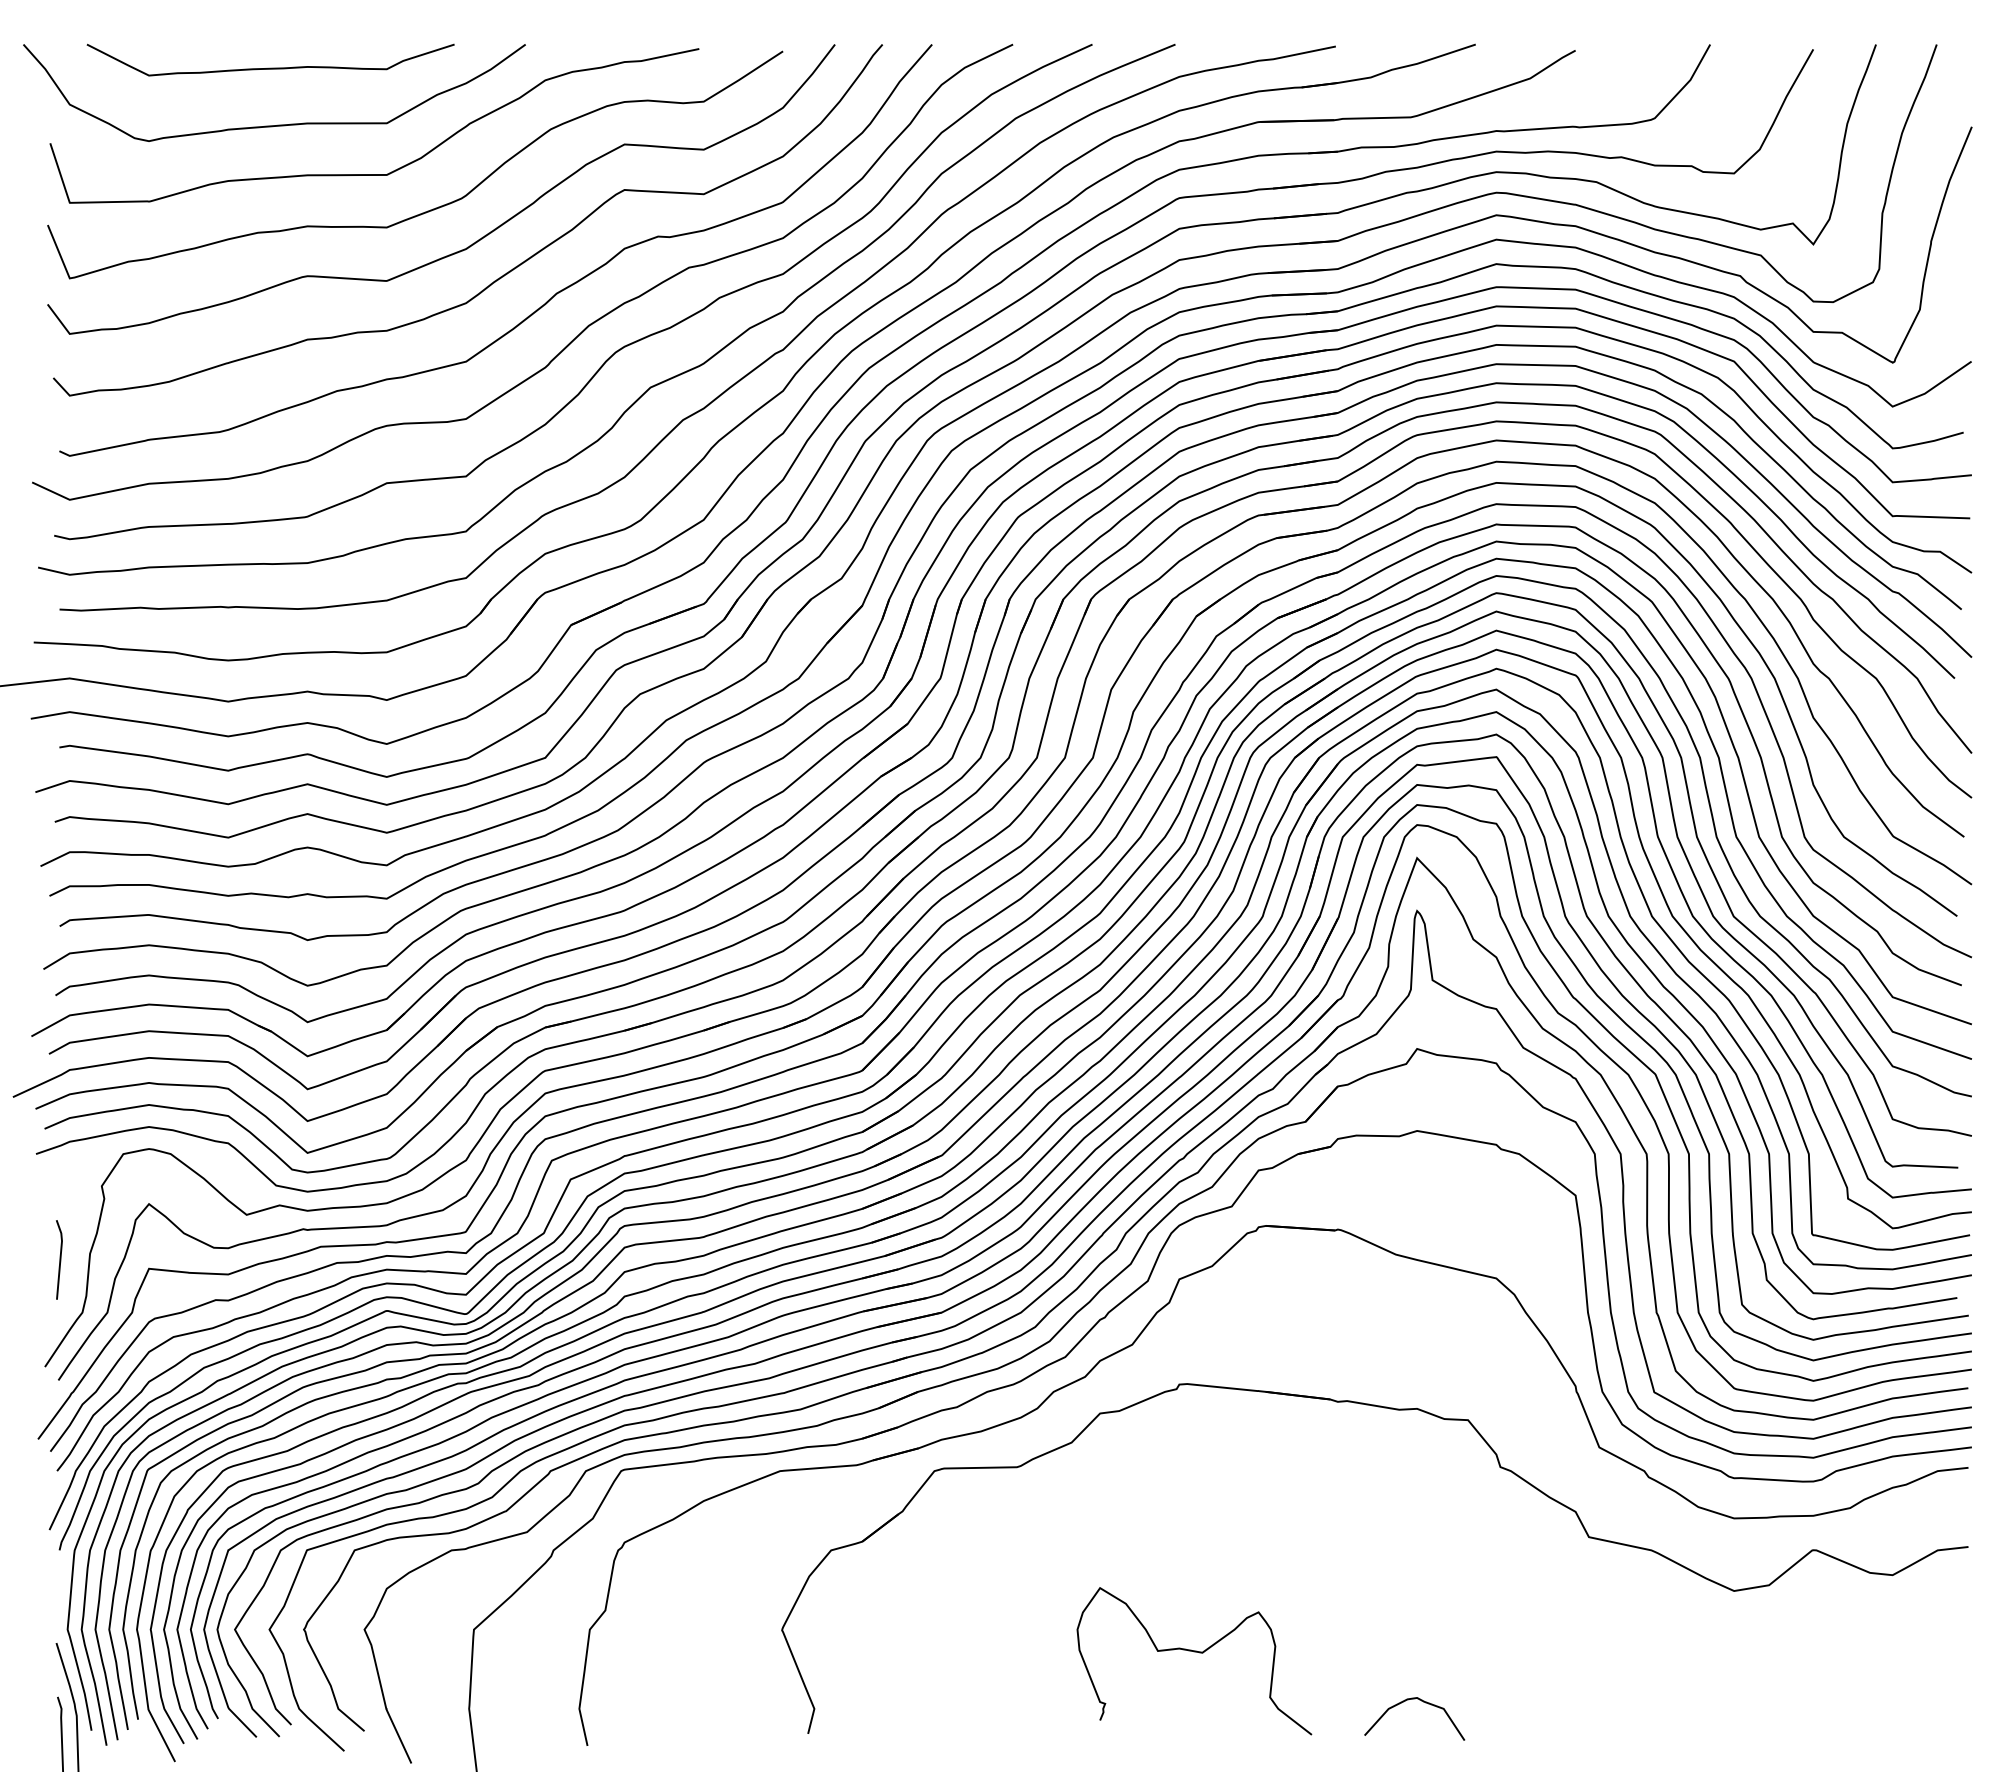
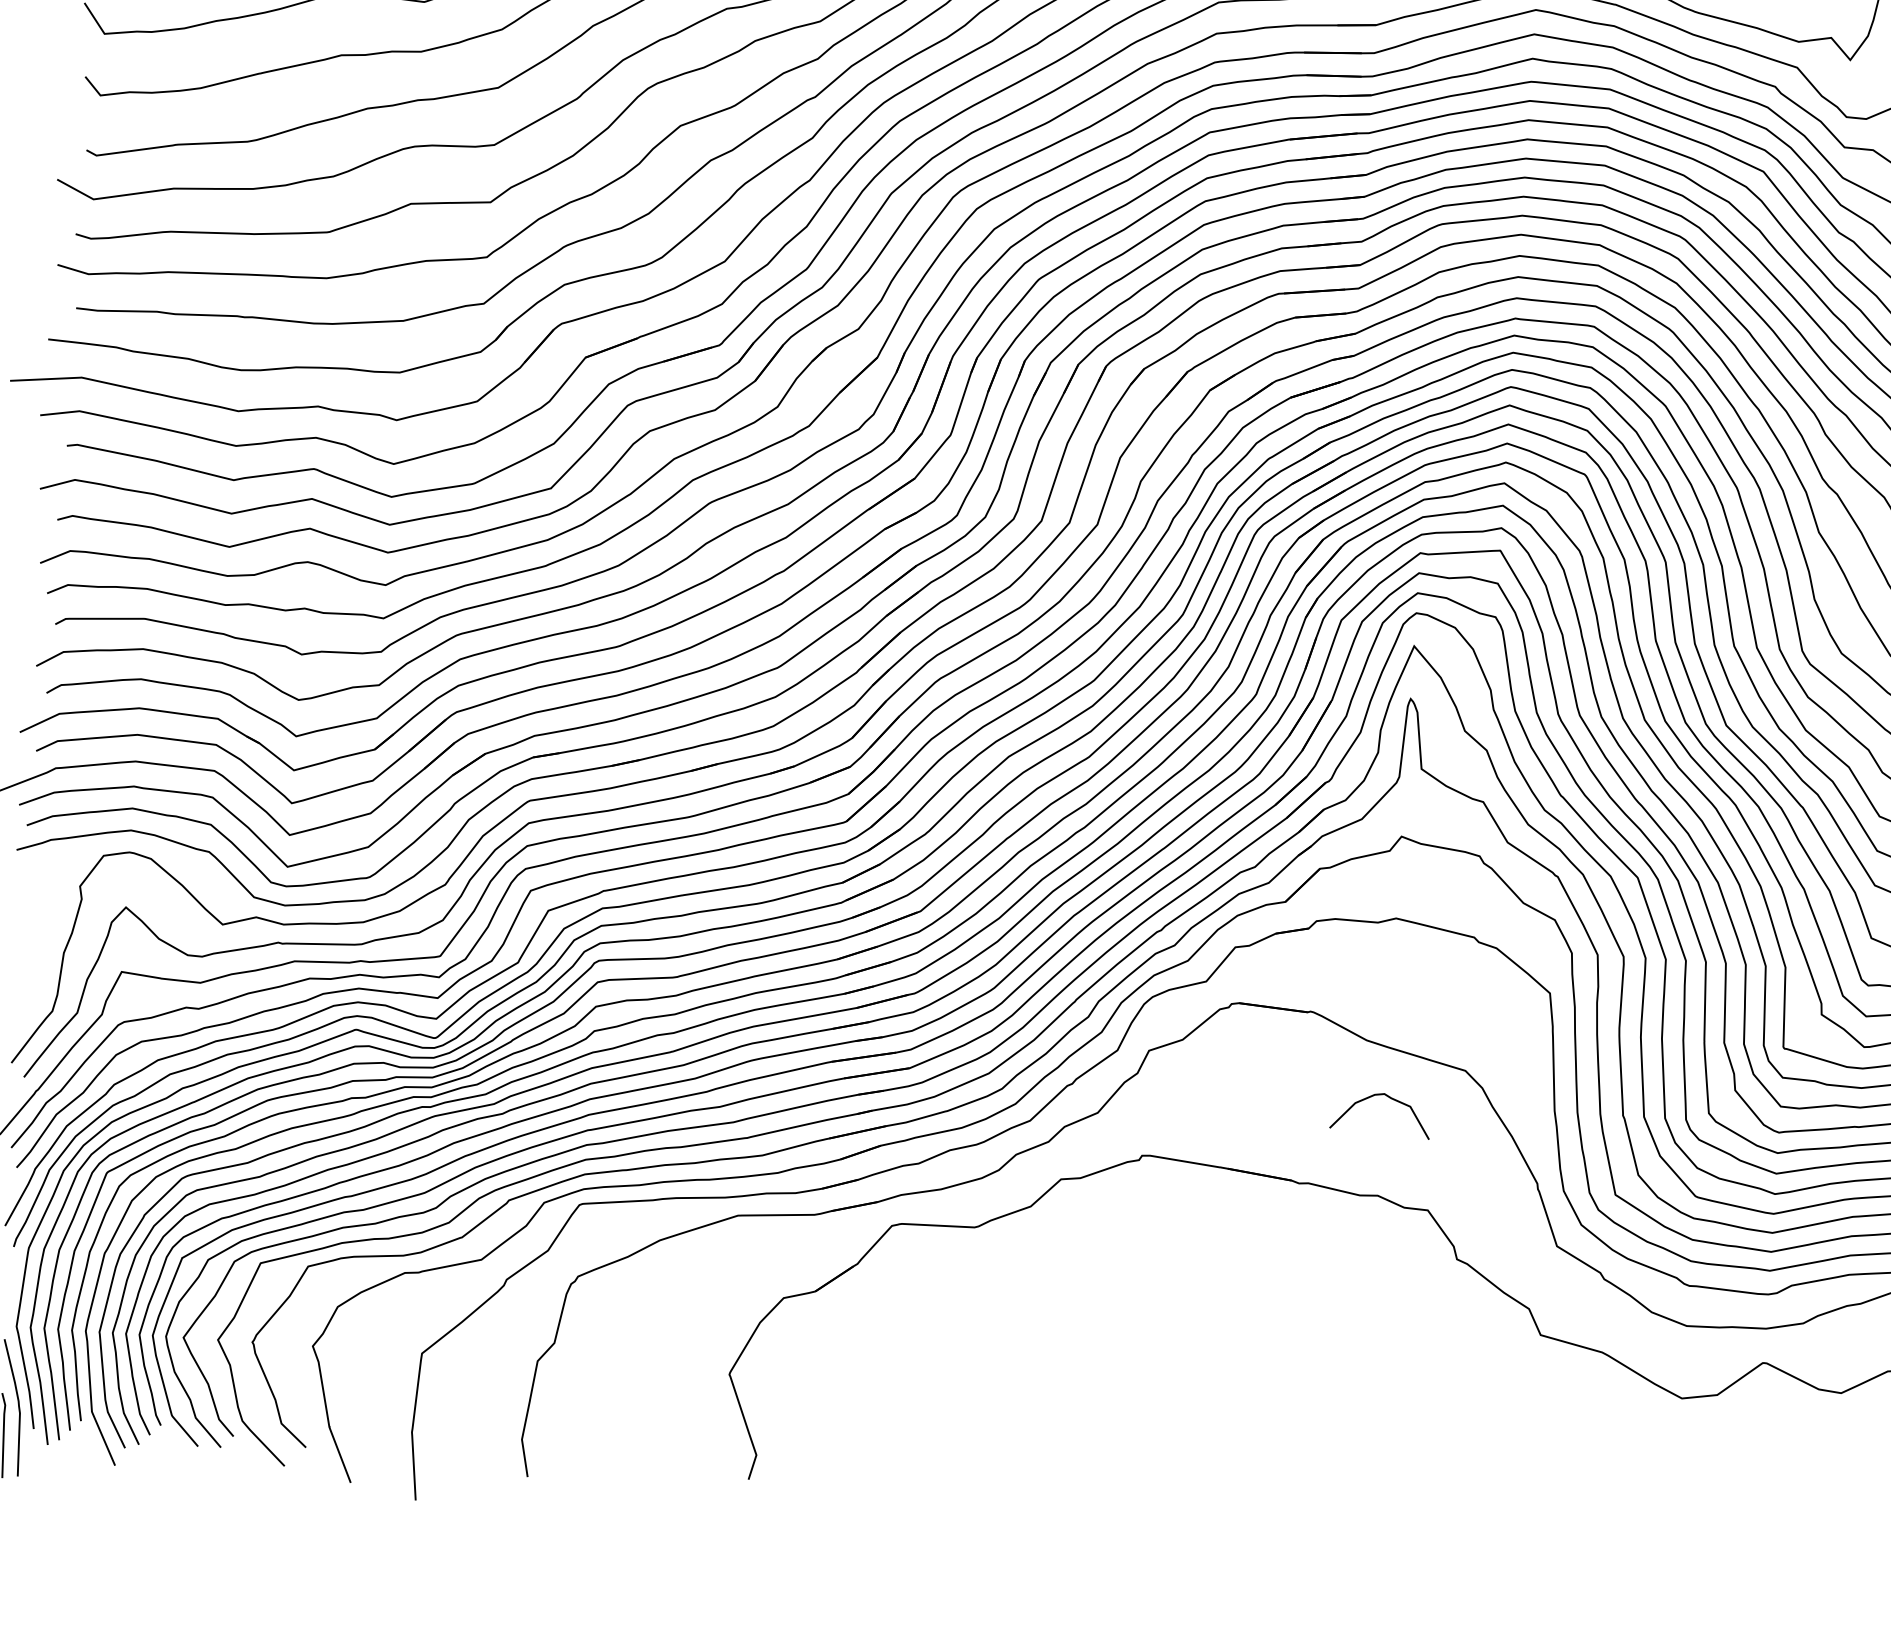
line: (59, 1259) -> (33, 956), removed
curve: (1194, 1652) -> (1139, 1424), removed
curve: (1423, 1702) -> (1390, 1098), moved

